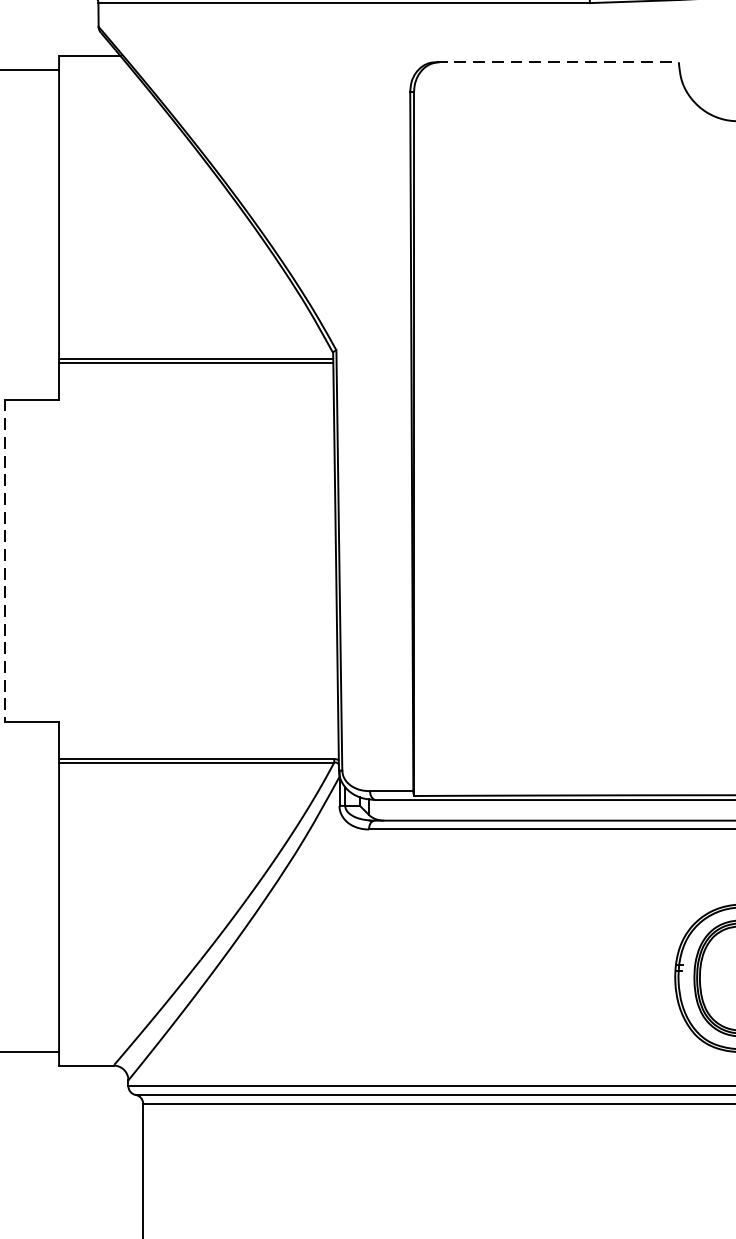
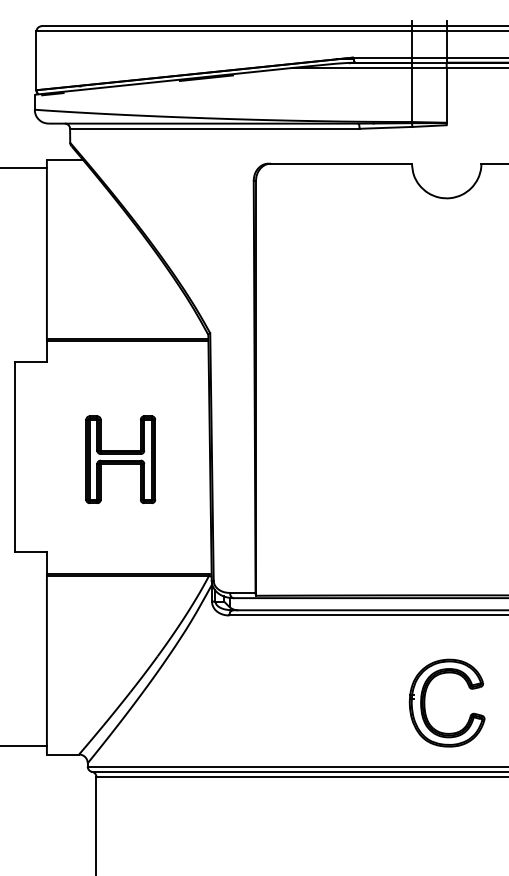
line: (557, 62) -> (340, 163), dashed -> solid
line: (5, 561) -> (15, 457), dashed -> solid
part: (184, 564) -> (120, 459), added

